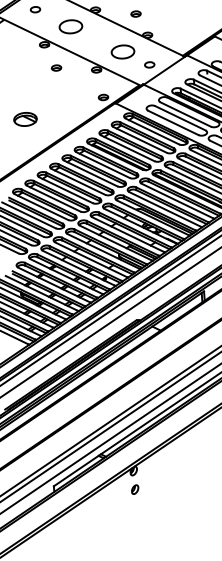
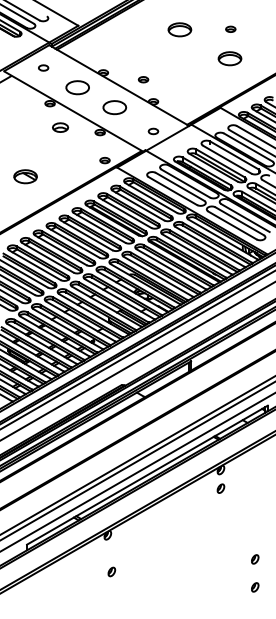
part: (122, 51) -> (114, 107), moved
part: (55, 67) -> (59, 127), size x1.6
part: (134, 489) -> (111, 571), moved

